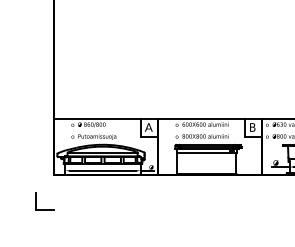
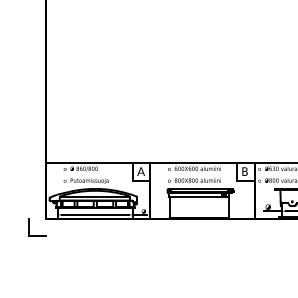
part: (37, 201) -> (29, 227), moved

